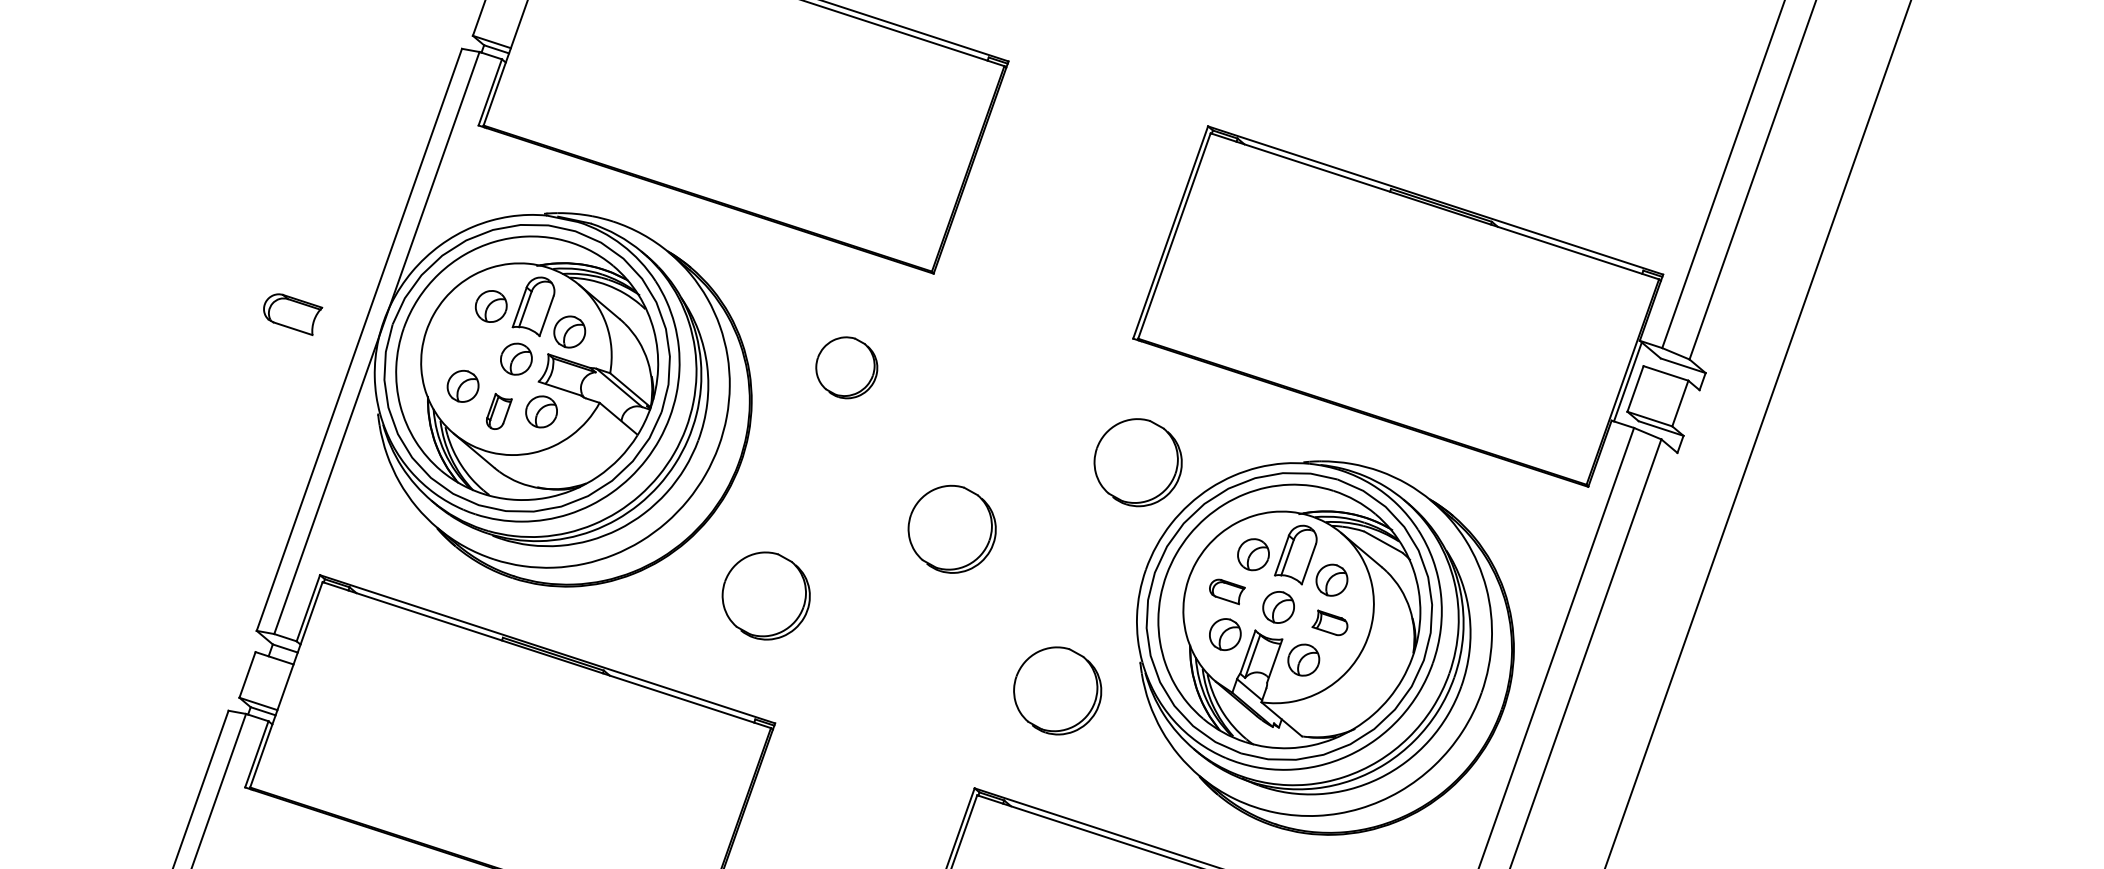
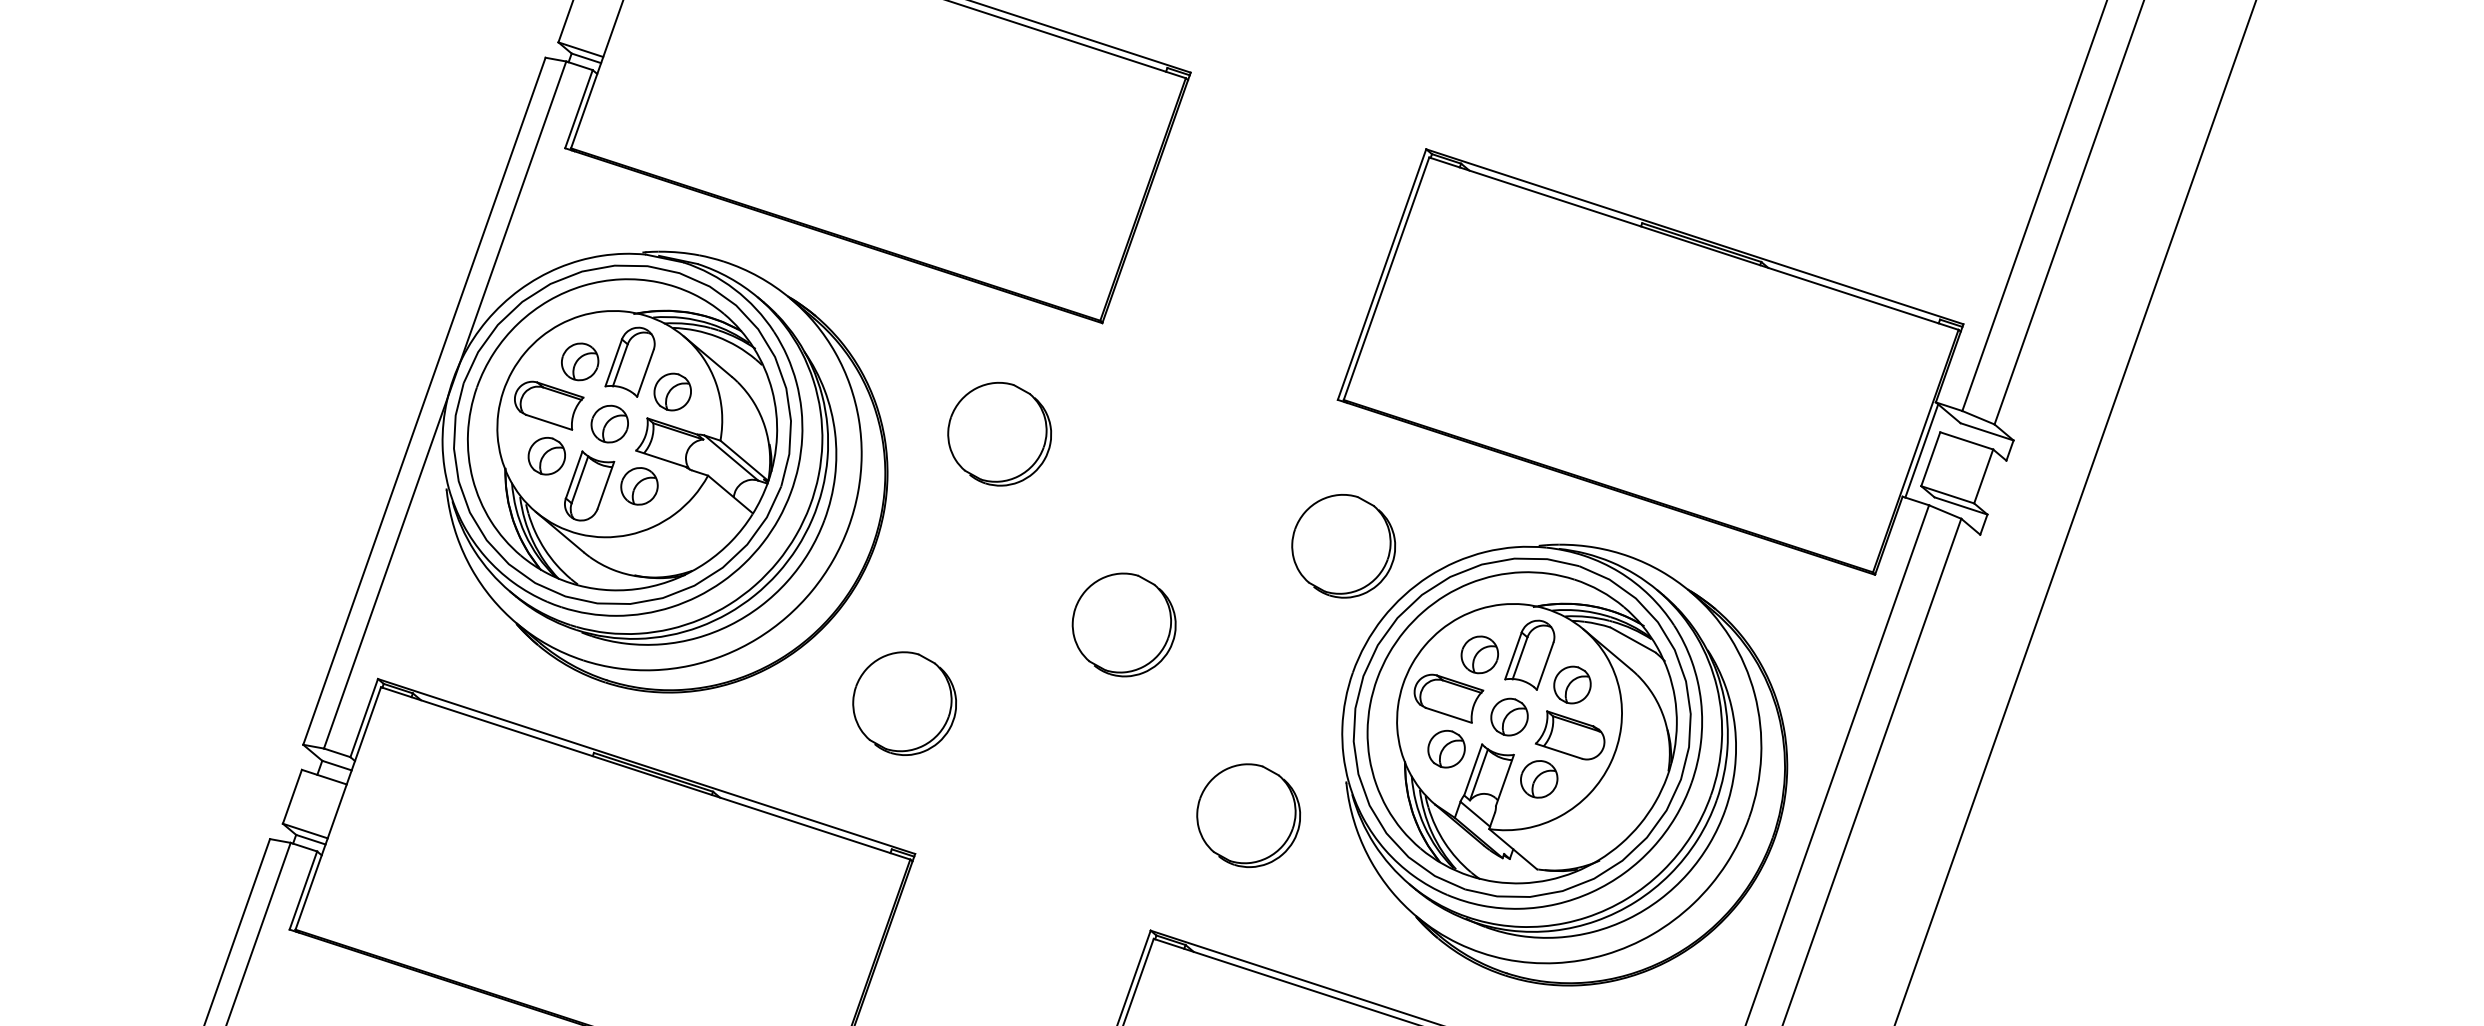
part: (293, 314) -> (549, 405), moved
part: (846, 367) -> (999, 433), size x1.43
part: (499, 411) -> (589, 485), size x1.67
part: (1227, 591) -> (1449, 698), size x1.67
part: (1329, 622) -> (1569, 734), size x1.67

